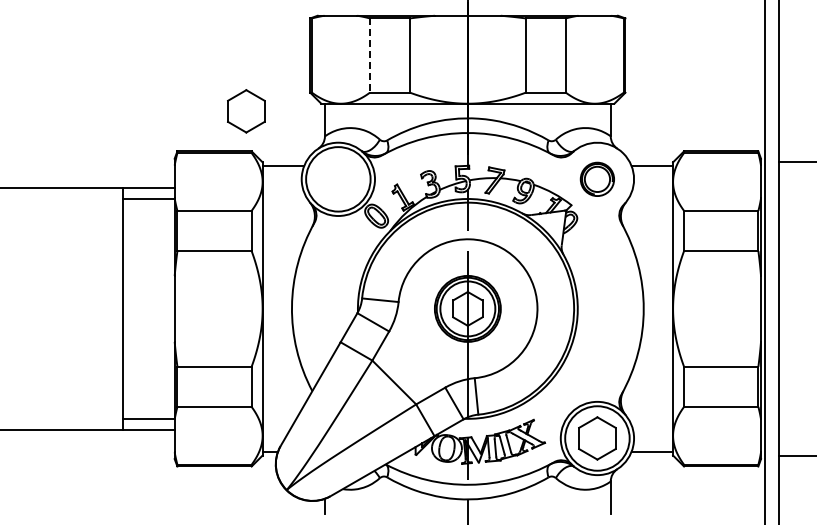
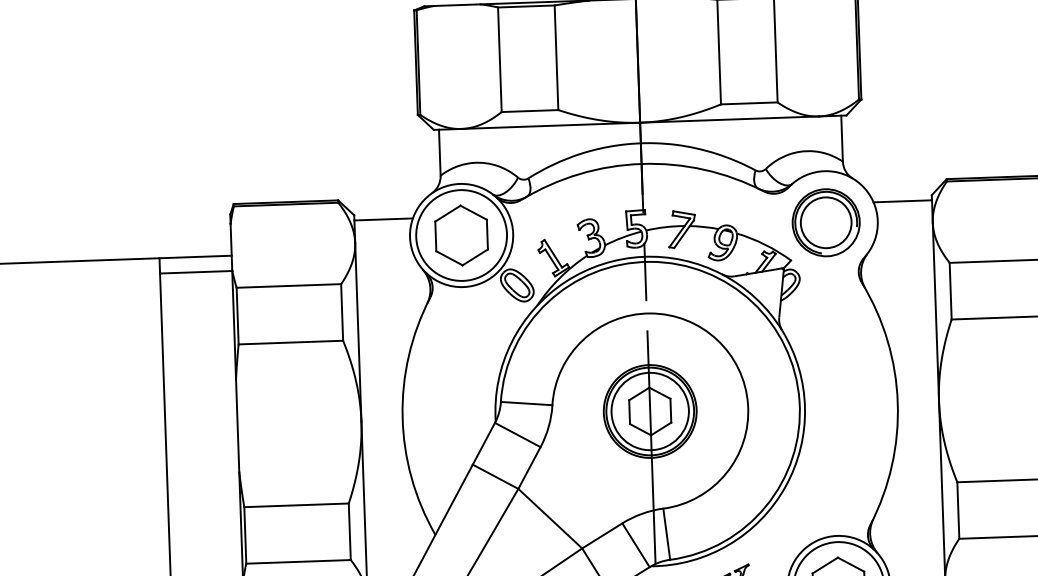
line: (369, 56) -> (499, 61), dashed -> solid
part: (246, 111) -> (461, 235), moved
part: (597, 179) -> (826, 222), size x1.43

